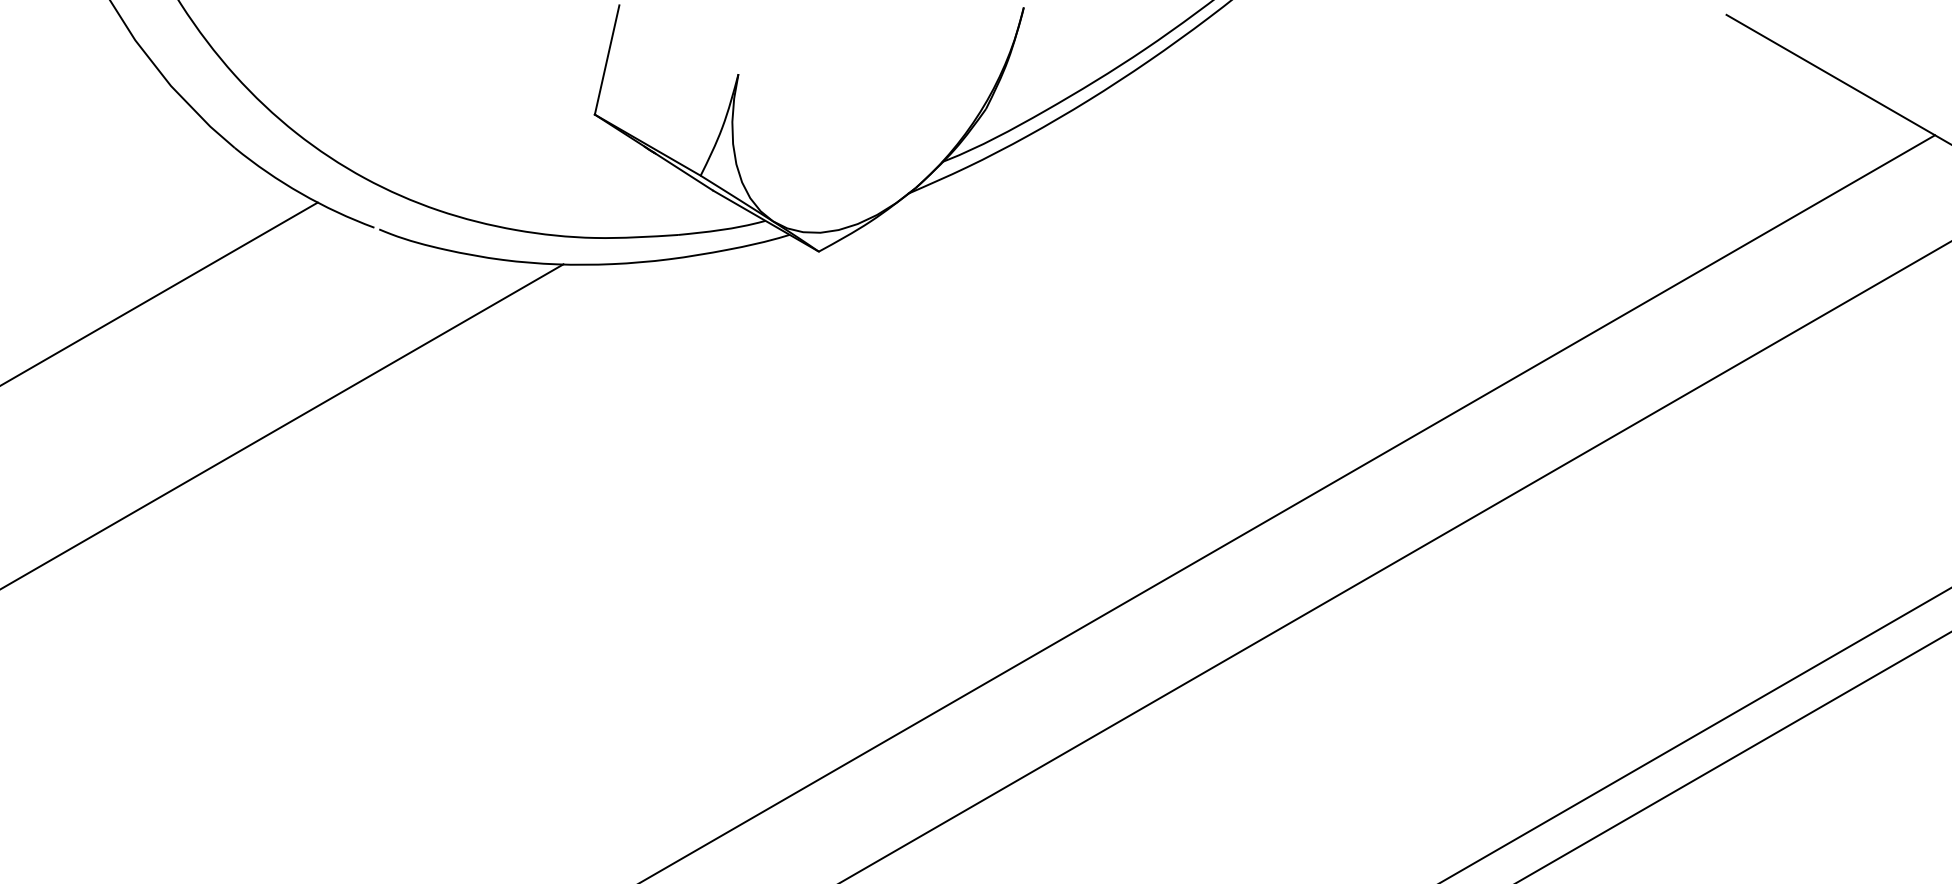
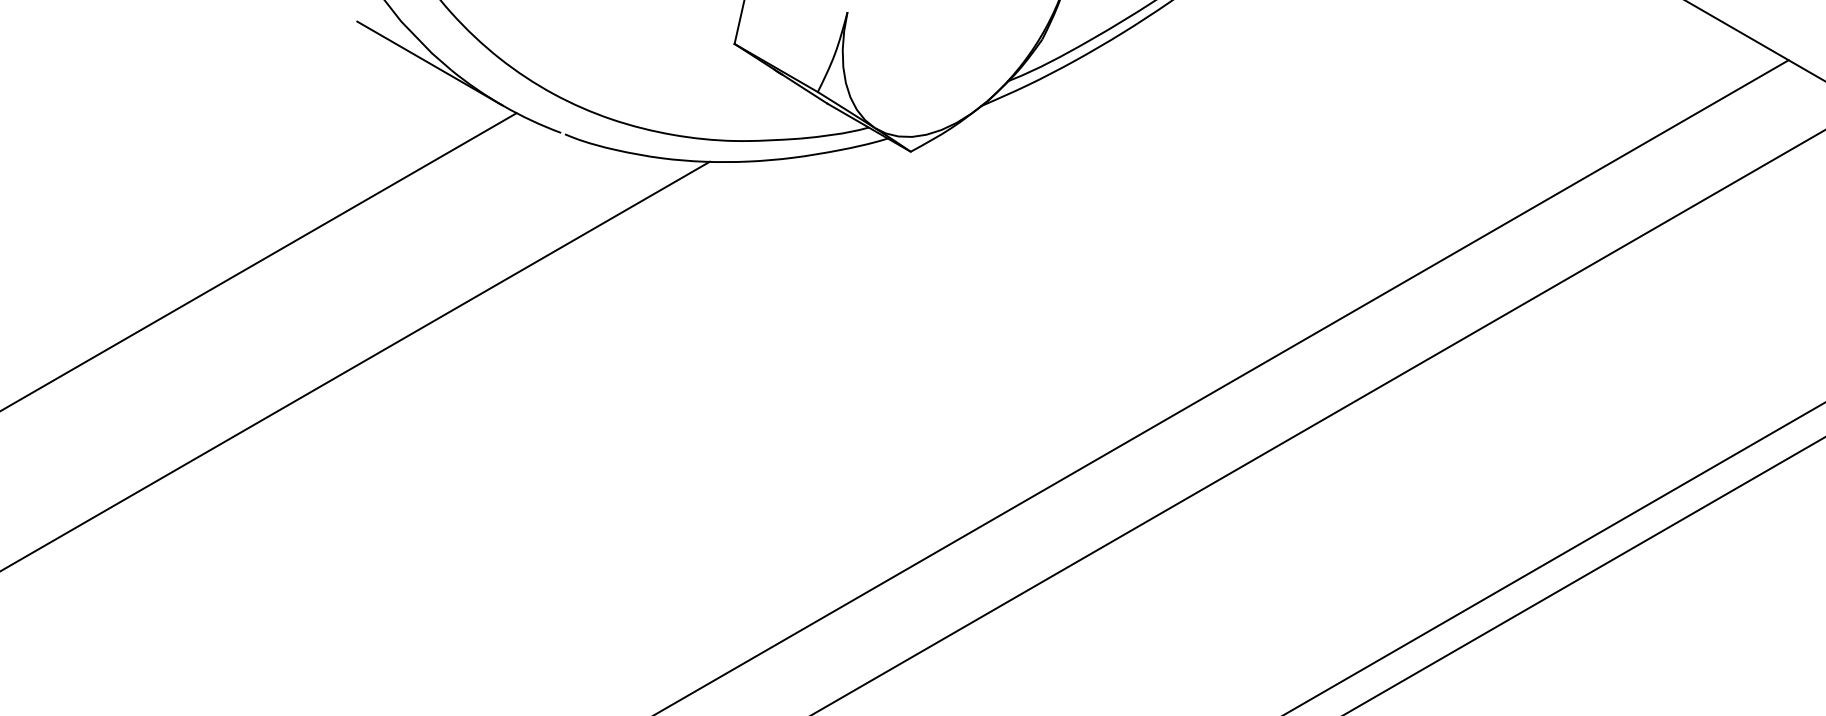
line: (206, 139) -> (429, 63), added

